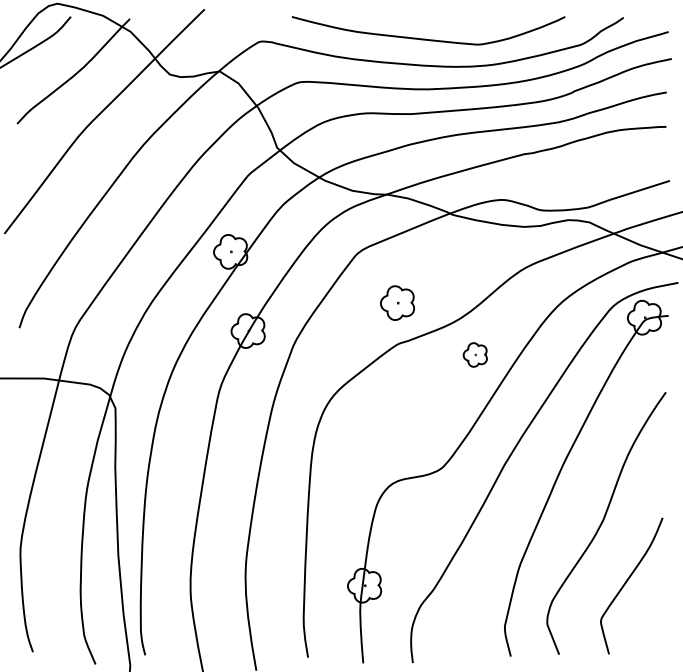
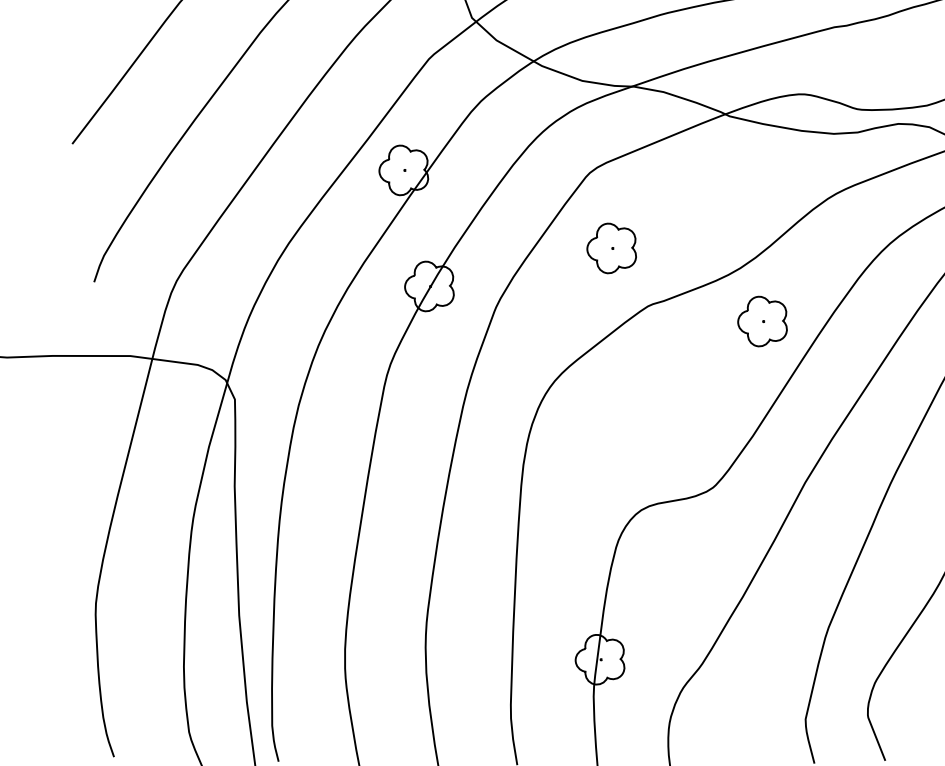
part: (397, 302) -> (611, 247), moved
part: (474, 354) -> (761, 320), size x1.43

